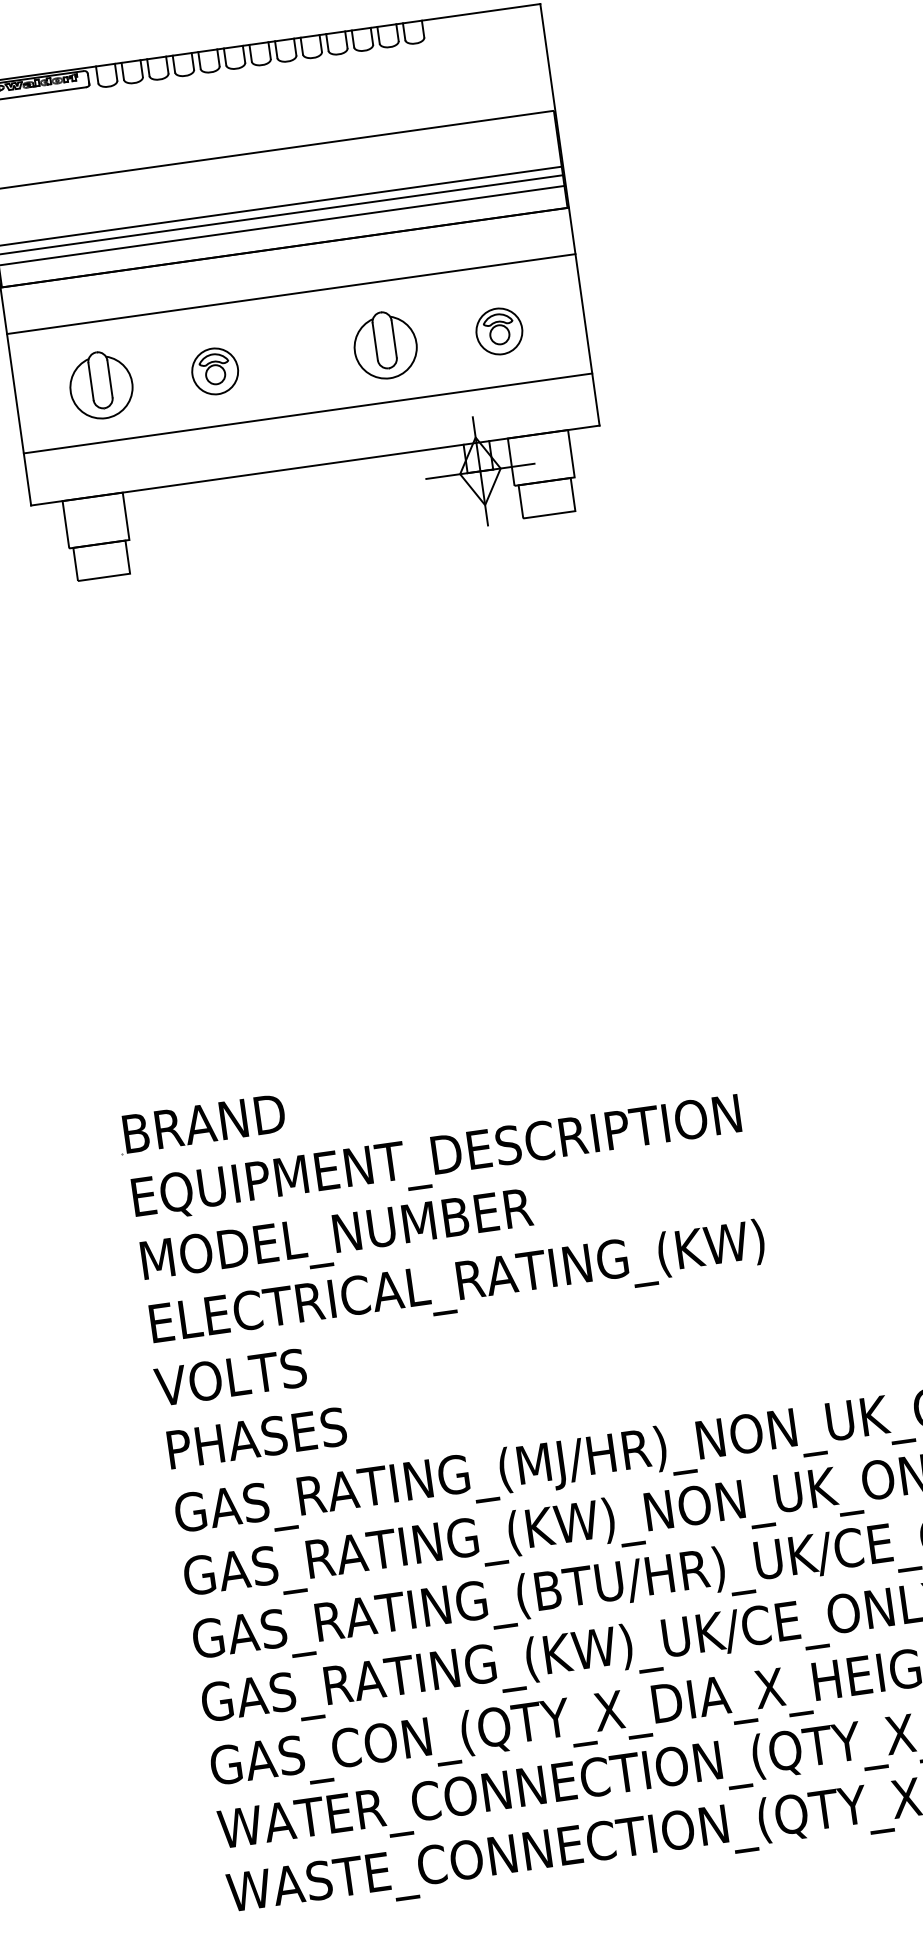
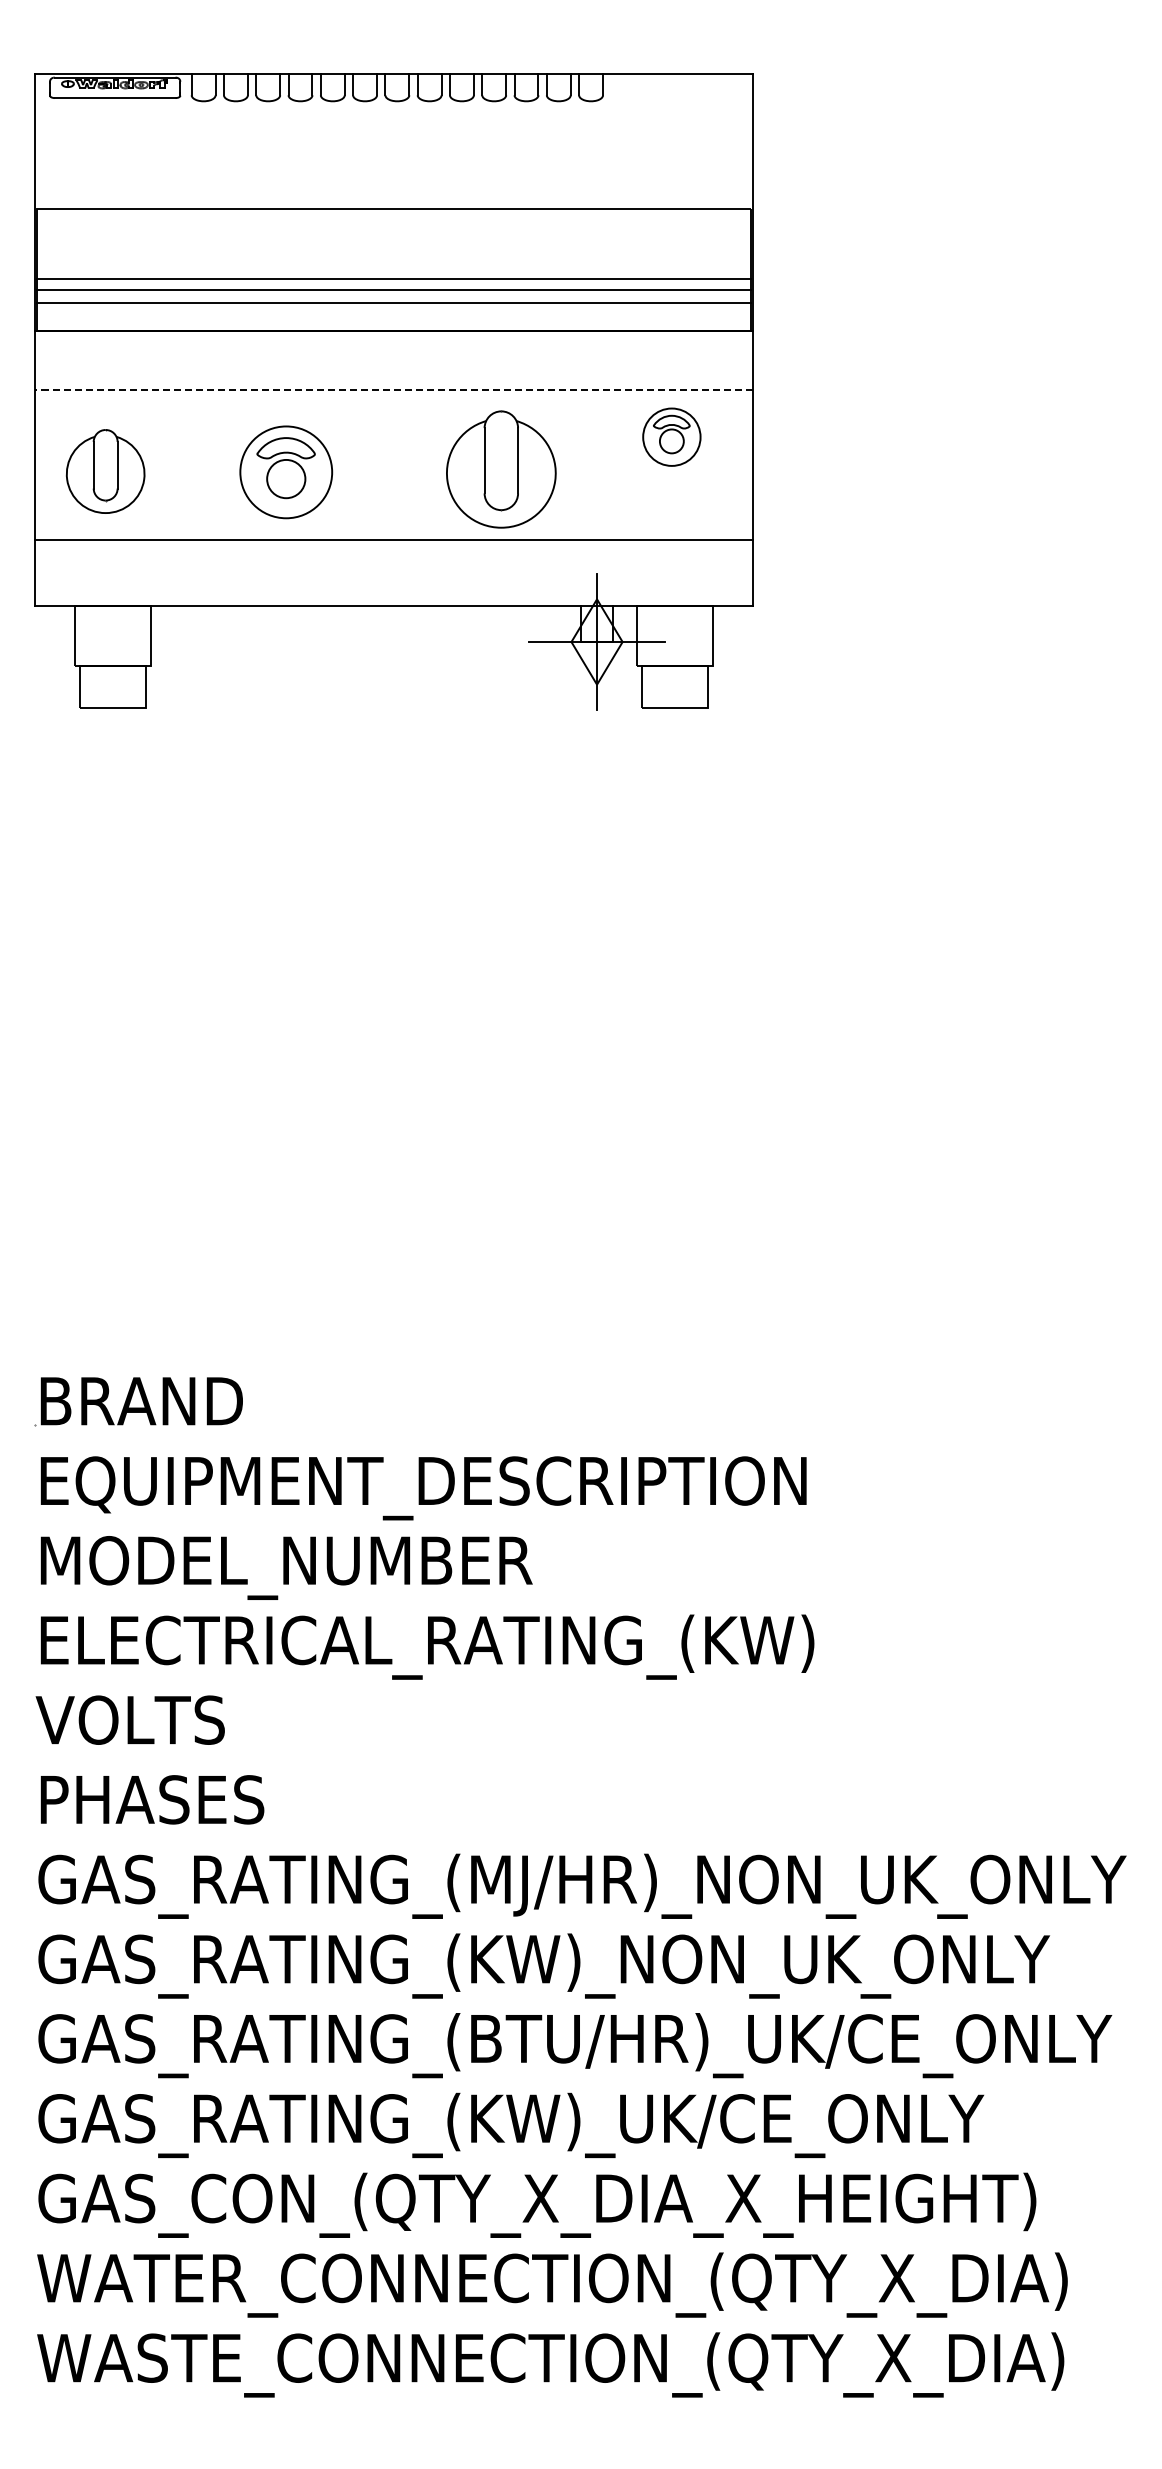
line: (291, 293) -> (393, 389), solid -> dashed
part: (499, 330) -> (671, 436), moved
part: (385, 345) -> (501, 469), size x1.4
part: (214, 370) -> (285, 471), size x1.6
part: (101, 385) -> (105, 471), moved

